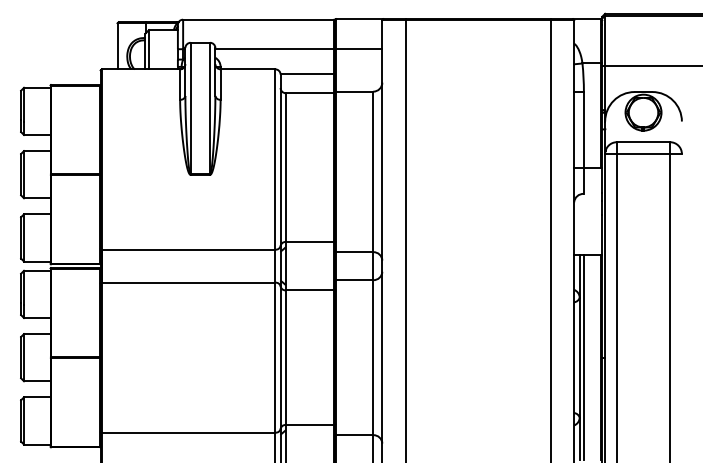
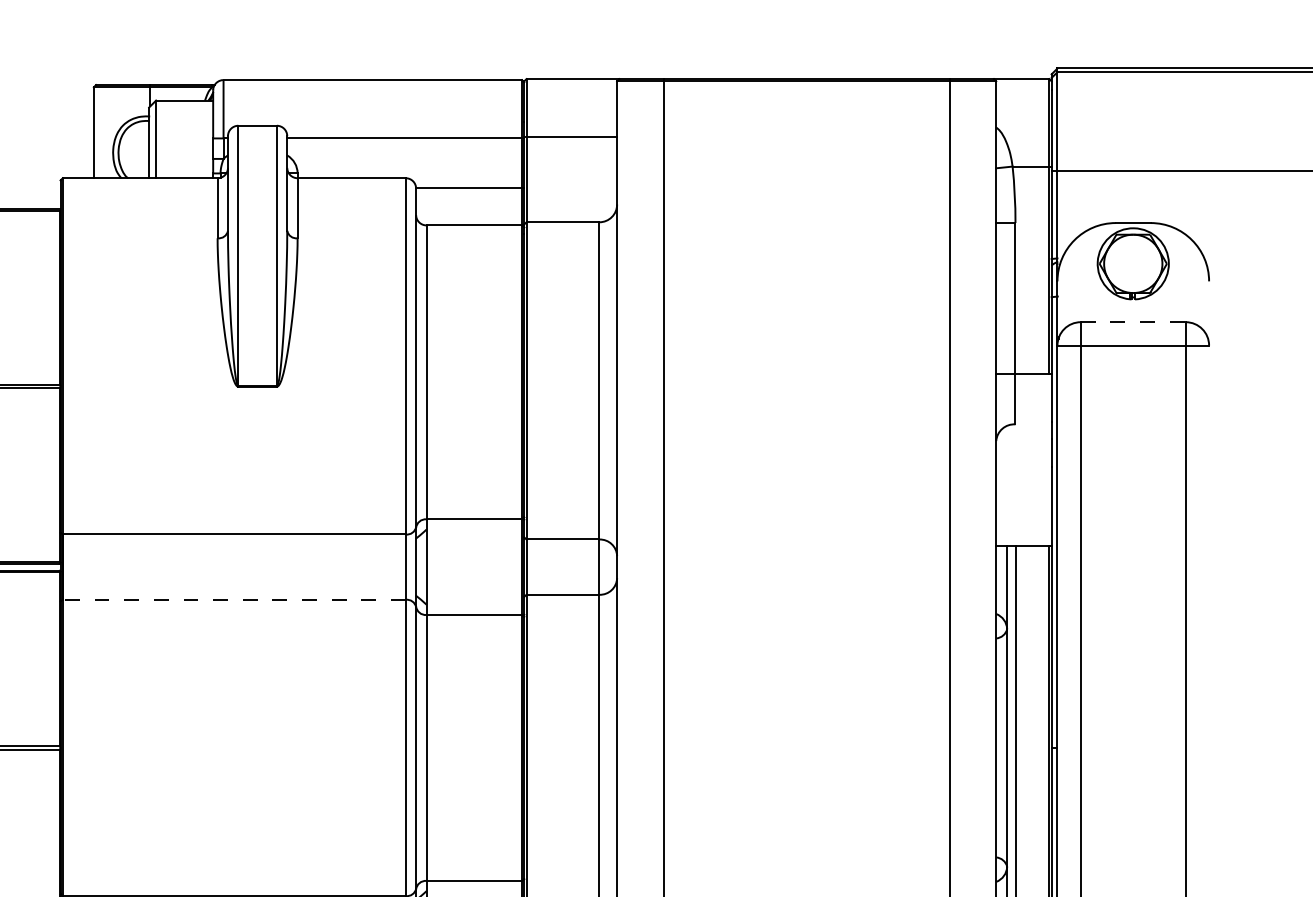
line: (643, 142) -> (1133, 322), solid -> dashed
line: (188, 282) -> (234, 599), solid -> dashed

